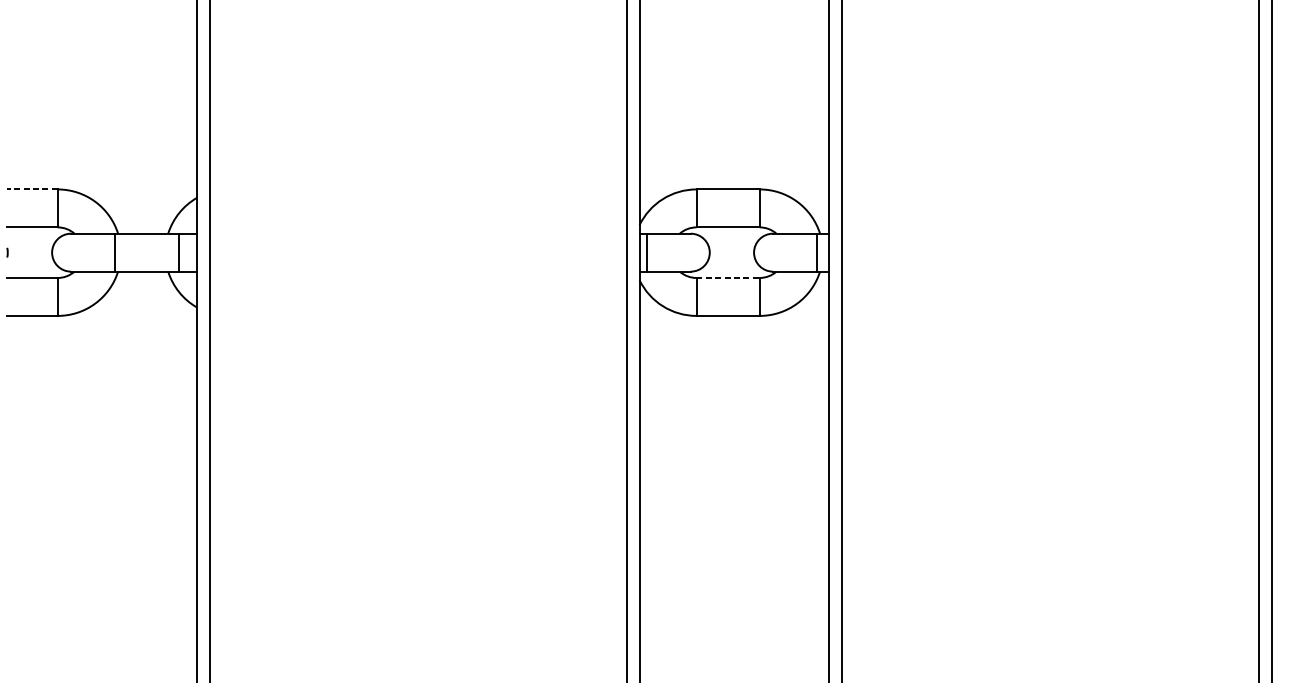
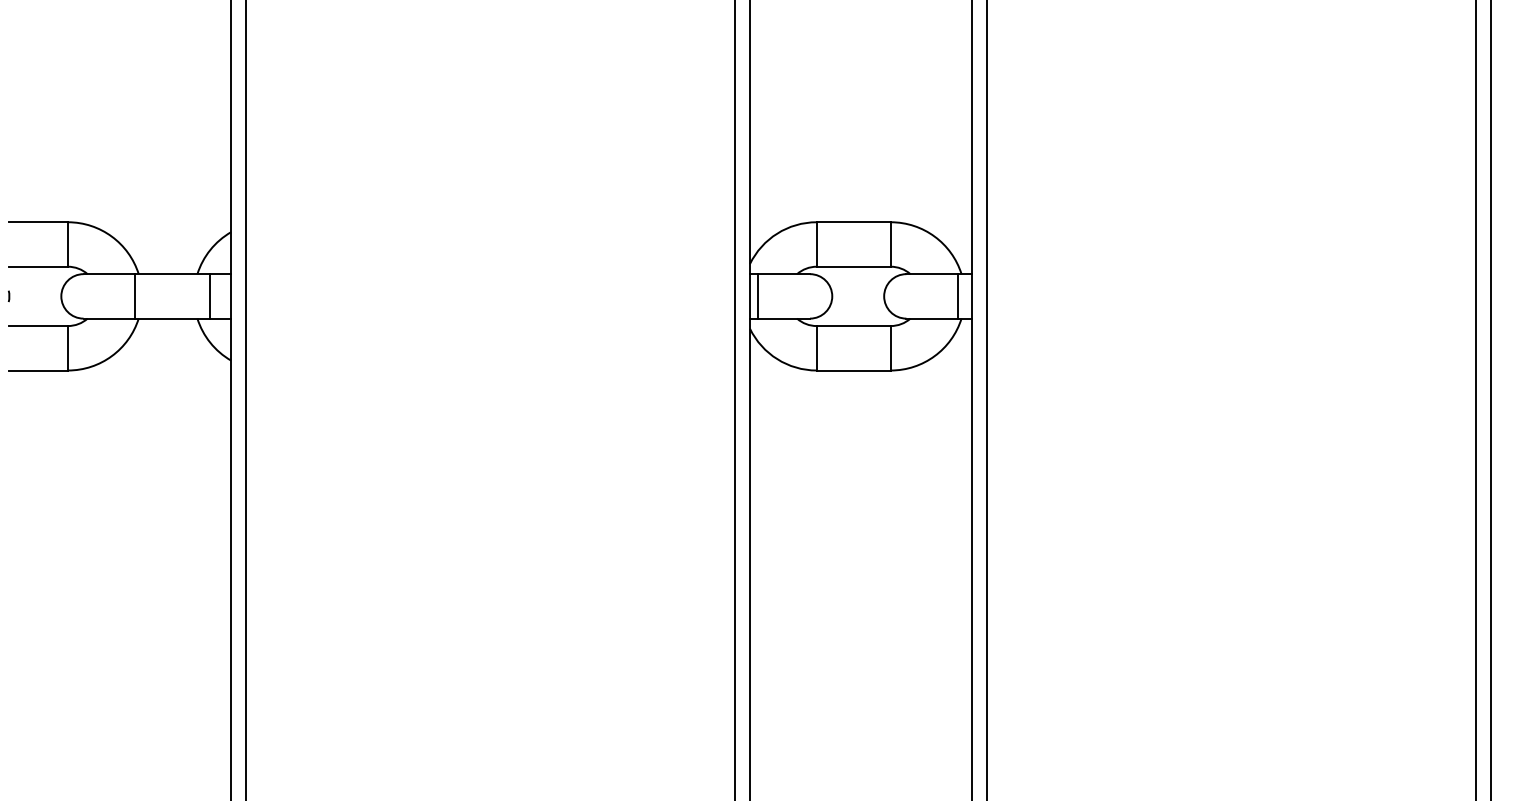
line: (32, 189) -> (38, 222), dashed -> solid
line: (728, 278) -> (854, 326), dashed -> solid

